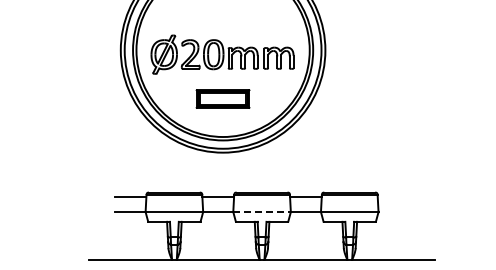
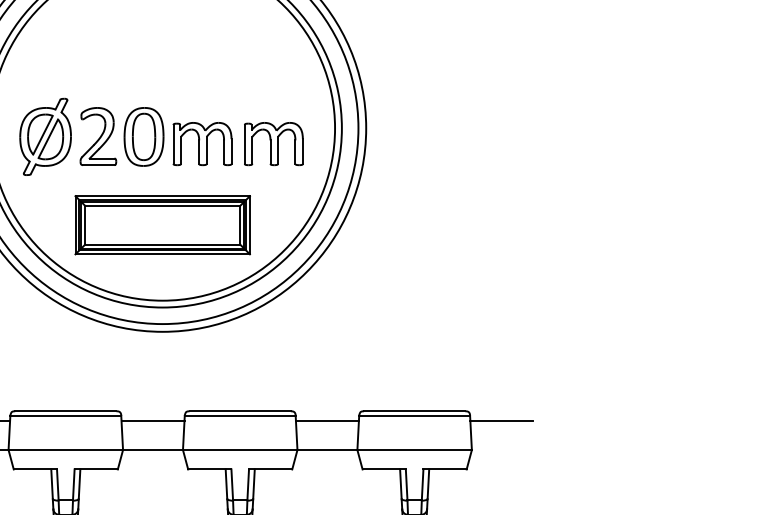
part: (222, 98) -> (161, 224), size x1.67
line: (393, 197) -> (501, 421), added
line: (262, 212) -> (241, 450), dashed -> solid

